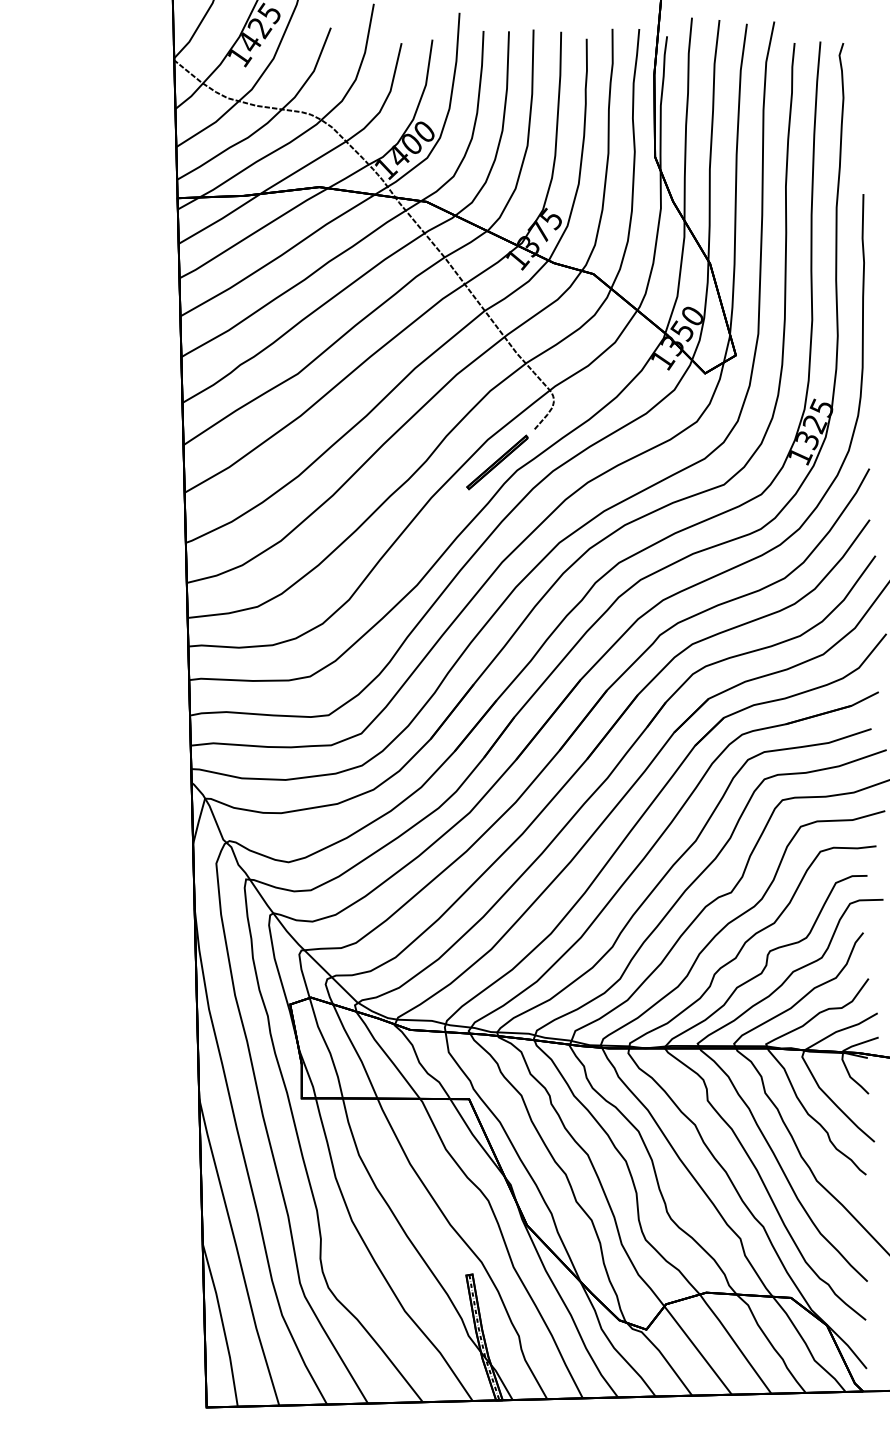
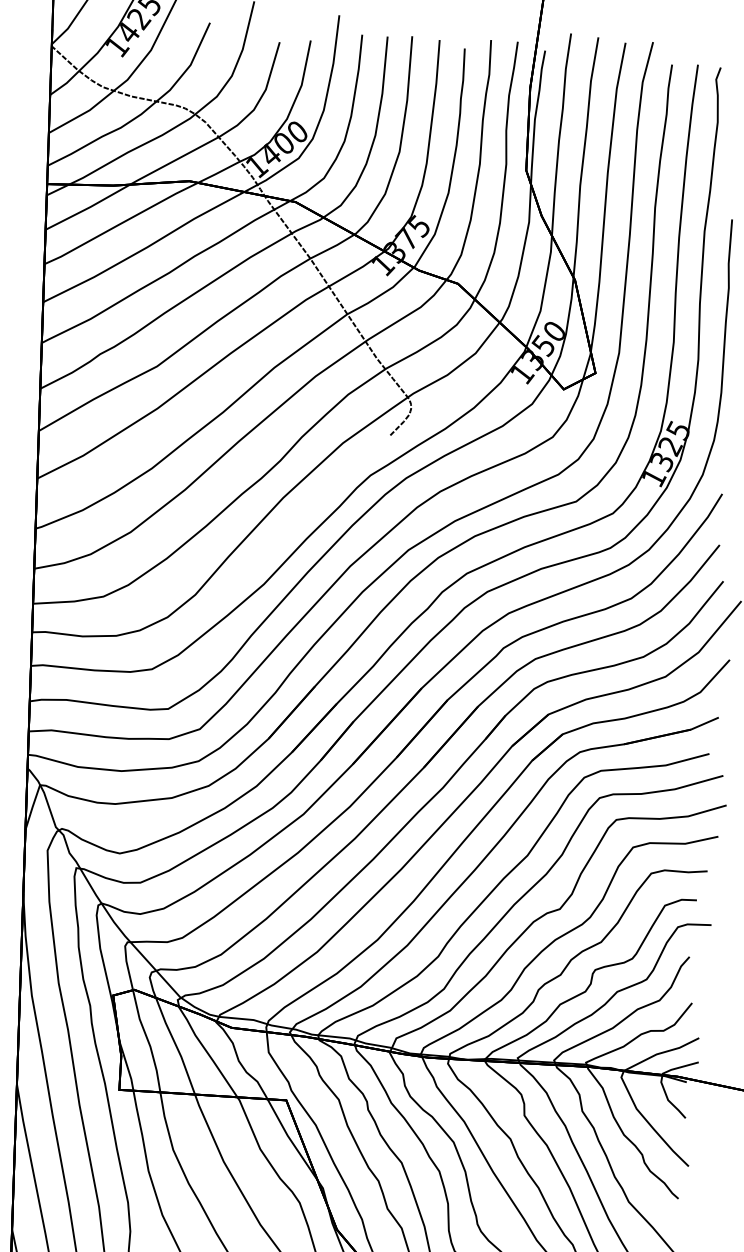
part: (497, 462) -> (351, 466), removed

